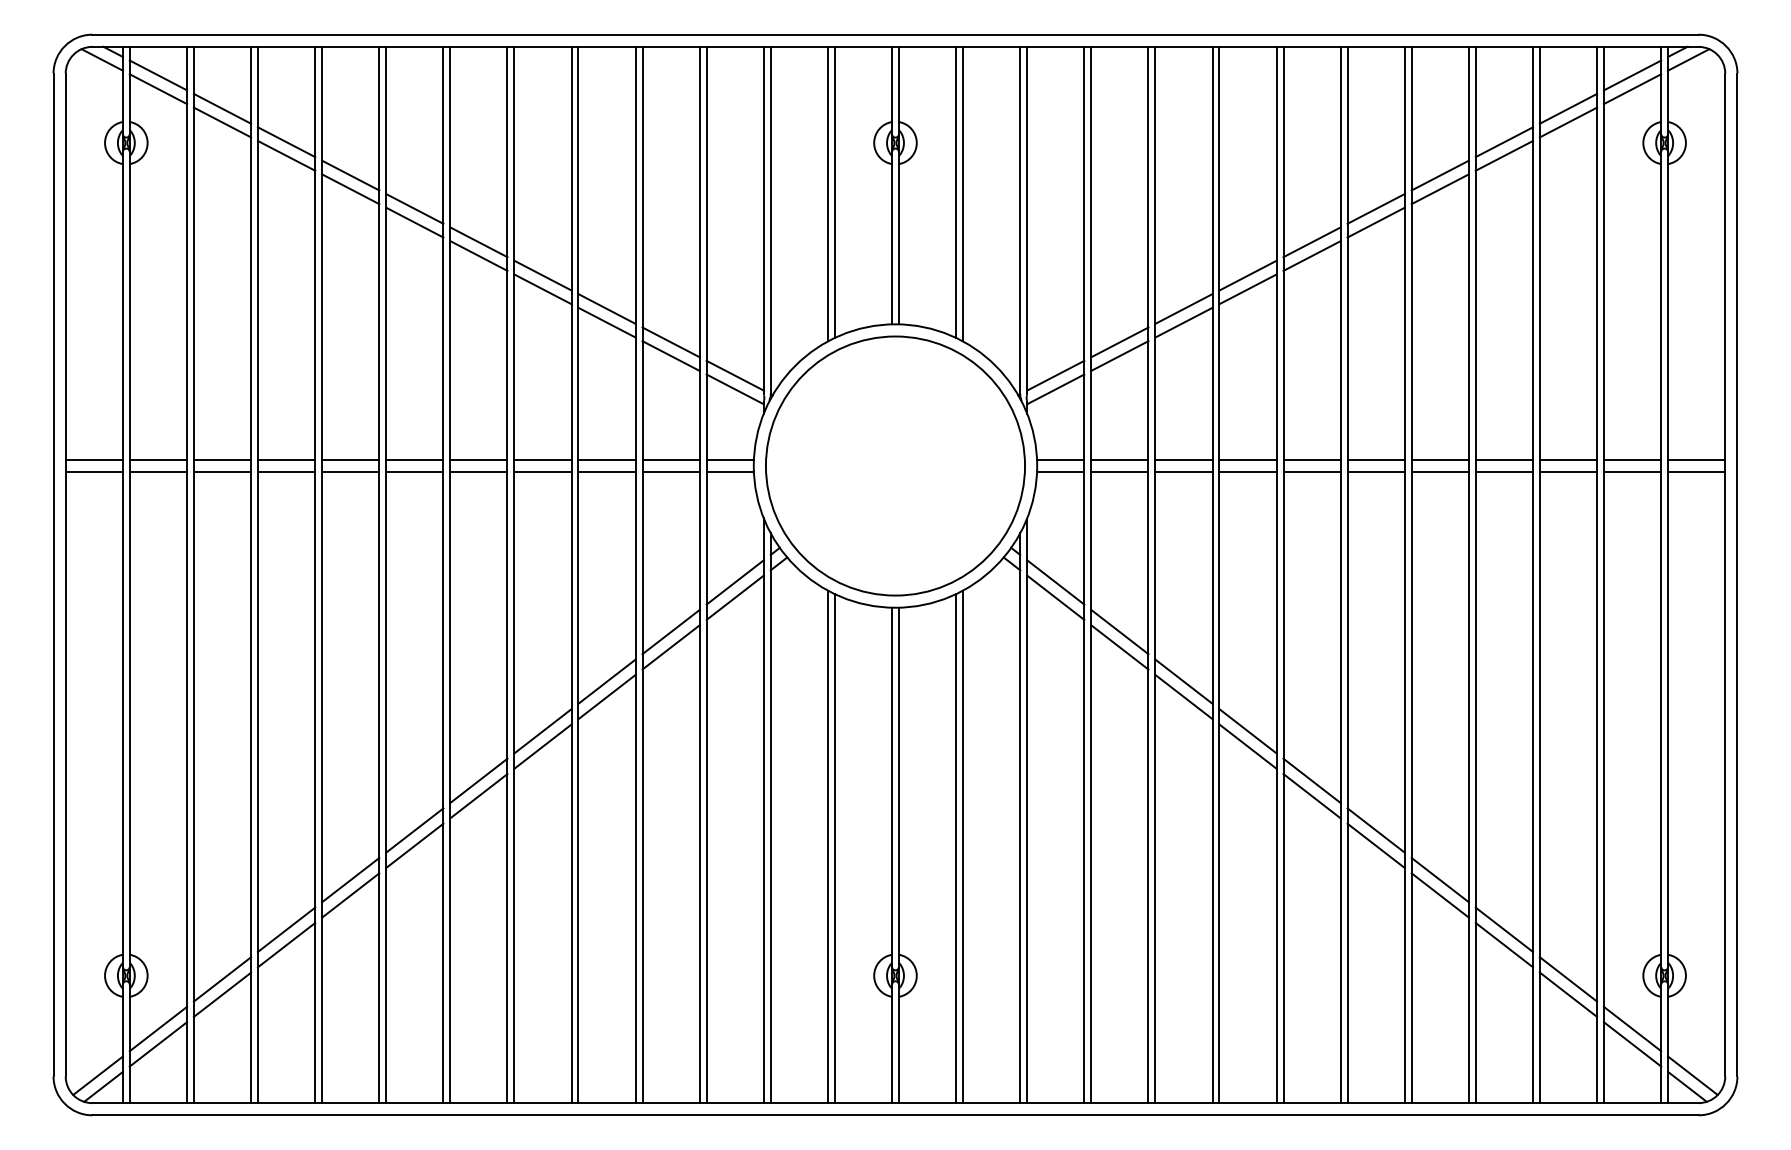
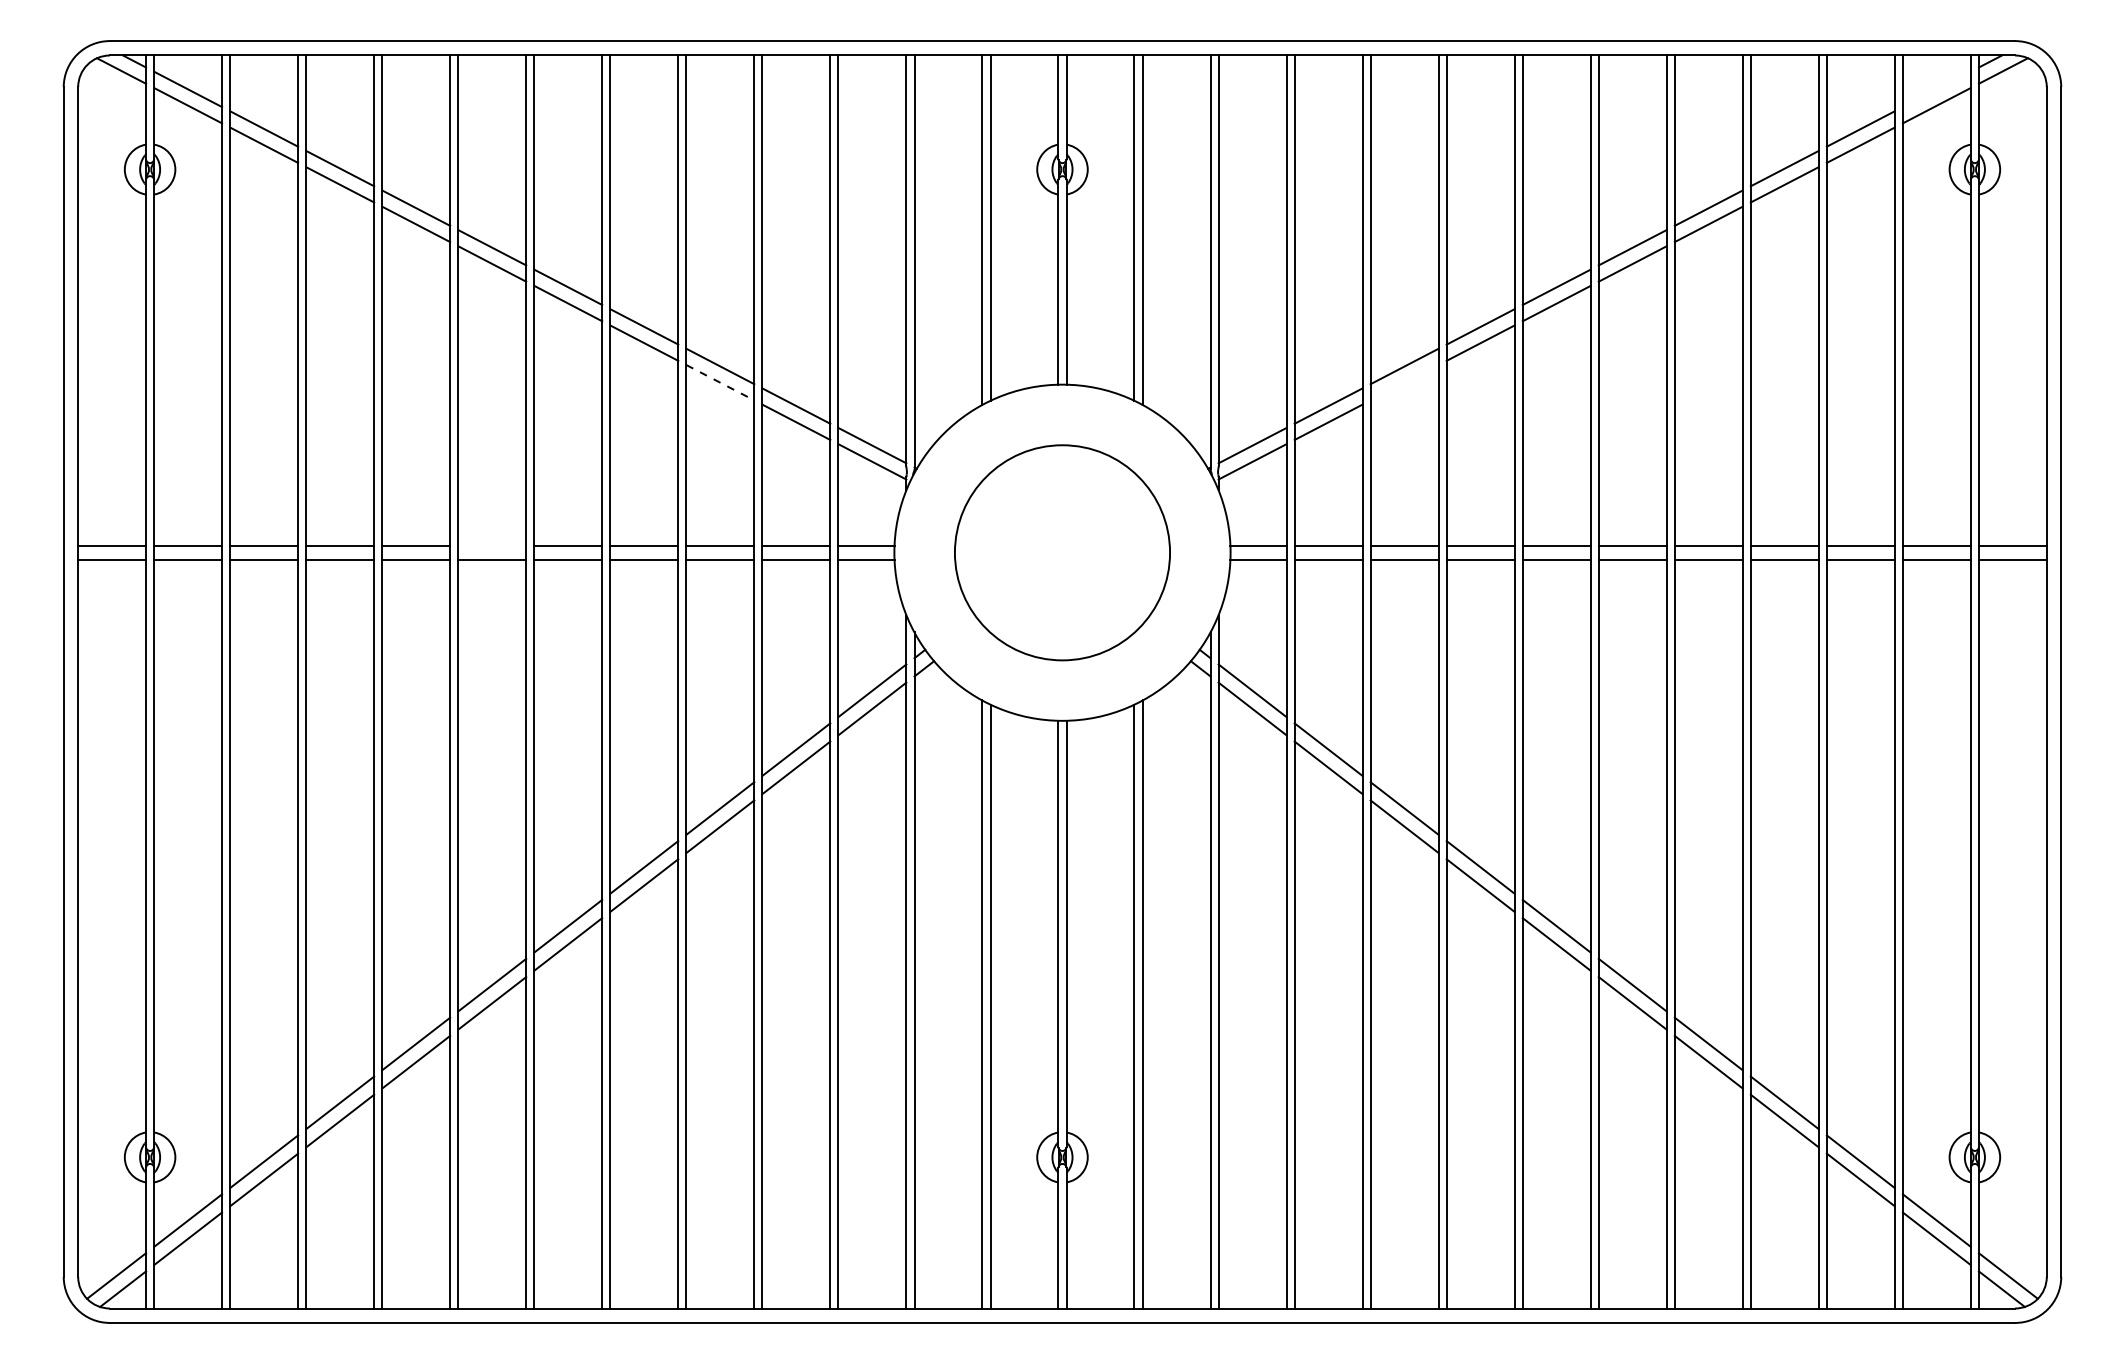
line: (1632, 75) -> (1936, 89), removed
line: (607, 322) -> (720, 382), solid -> dashed
line: (1183, 322) -> (1404, 382), removed
line: (414, 459) -> (492, 545), removed
circle: (895, 465) -> (1062, 552), size x0.7

